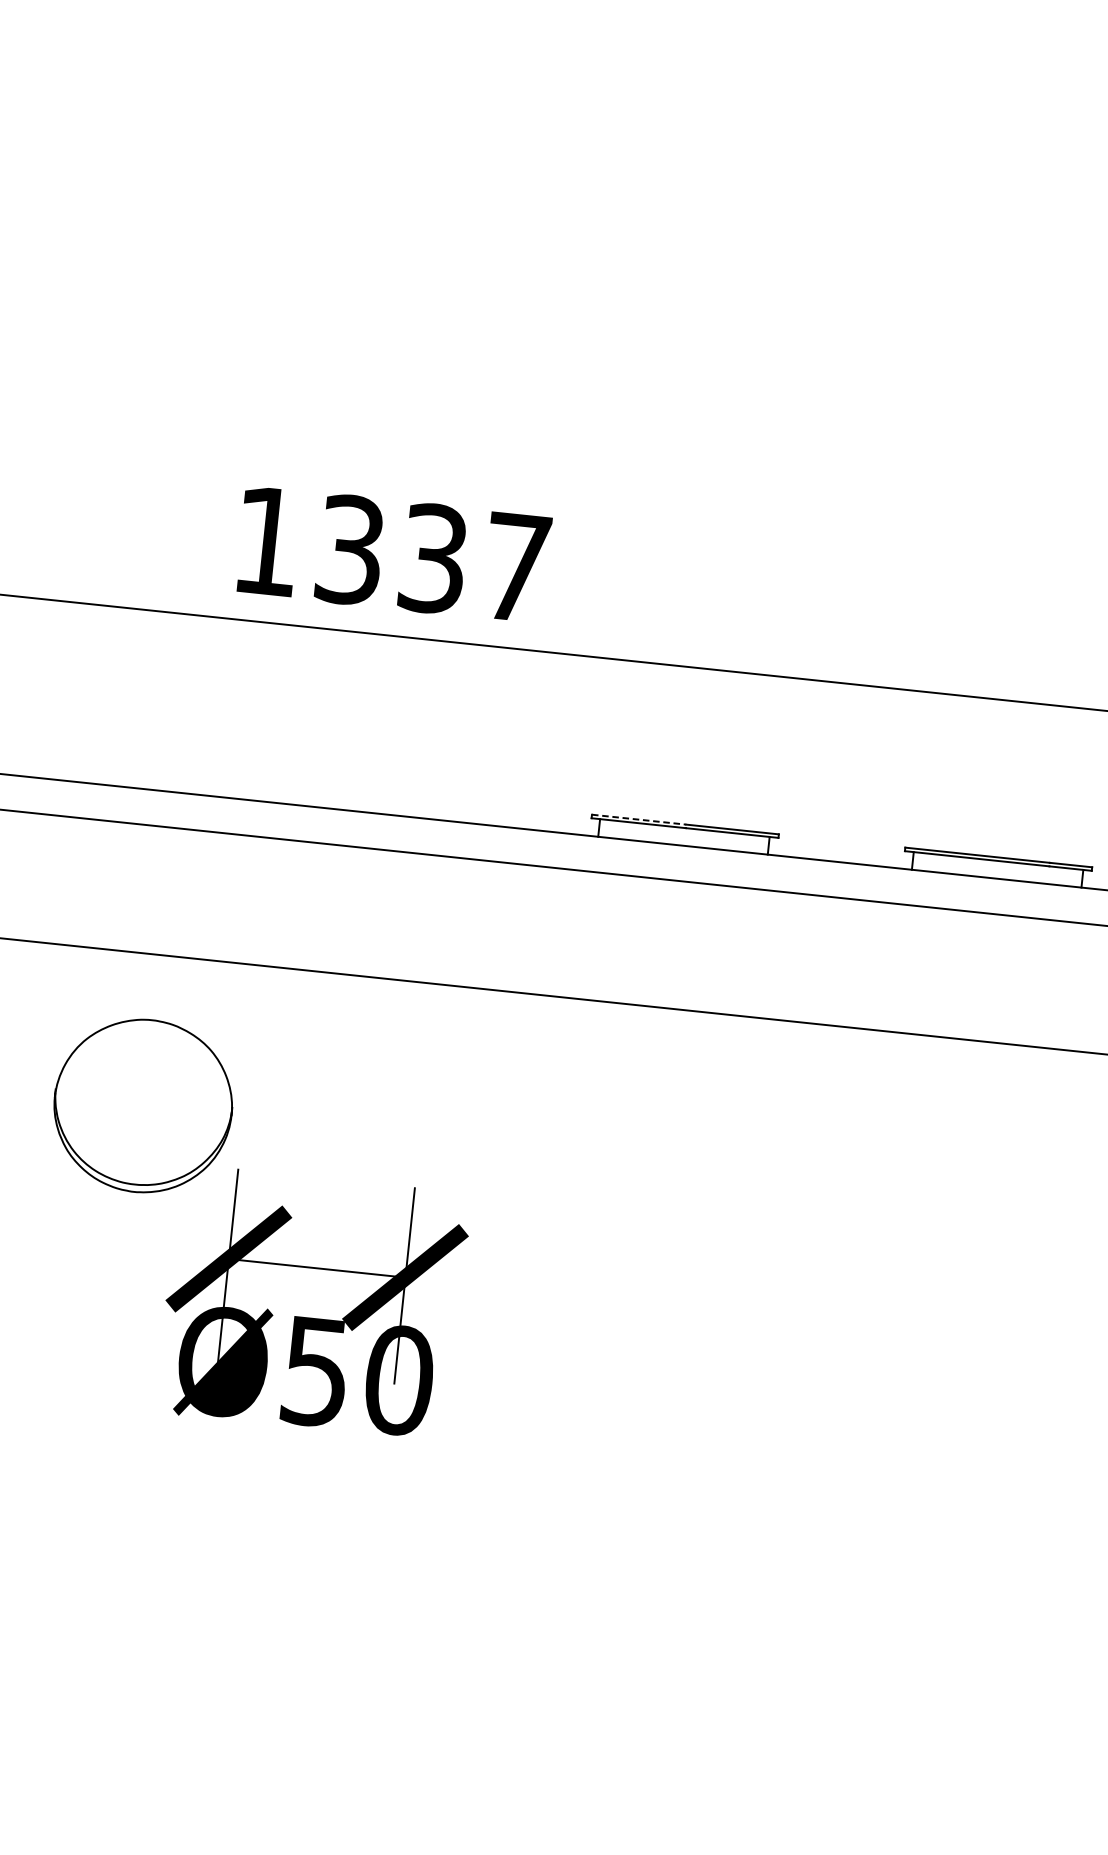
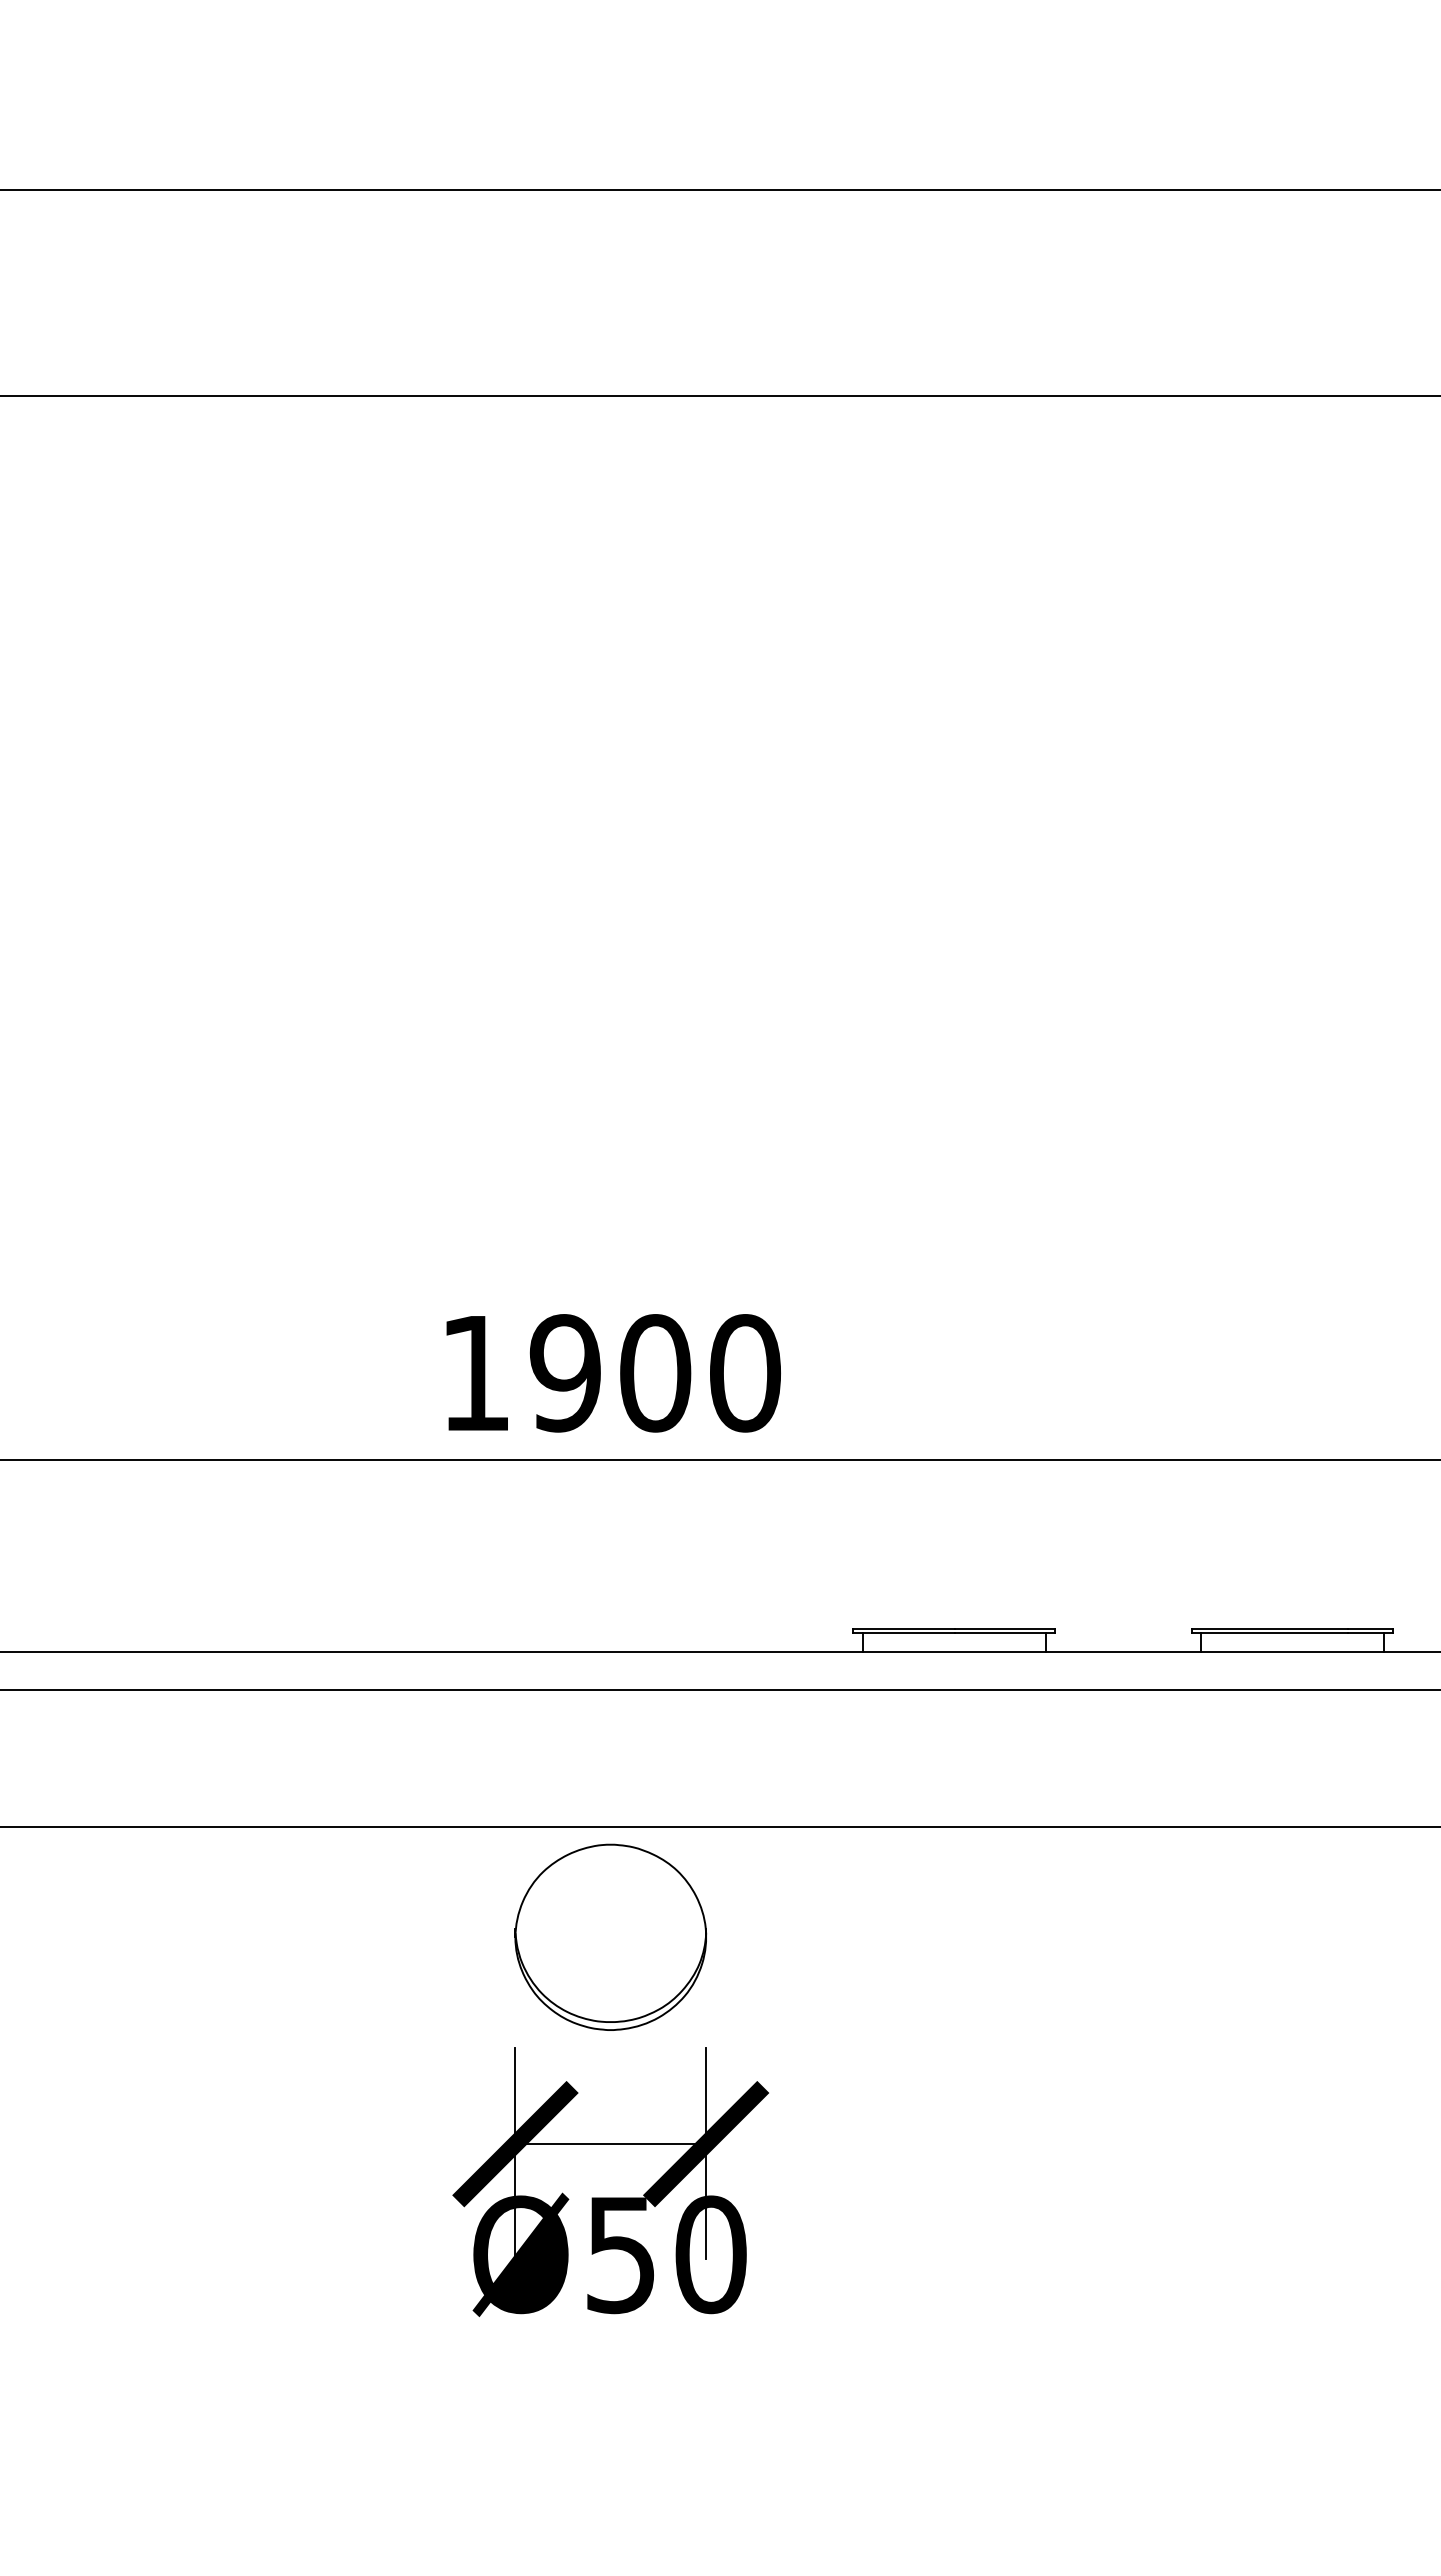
text: (432, 558) -> (654, 1373), 1337 -> 1900
line: (639, 819) -> (904, 1628), dashed -> solid
part: (143, 1105) -> (610, 1936), moved

